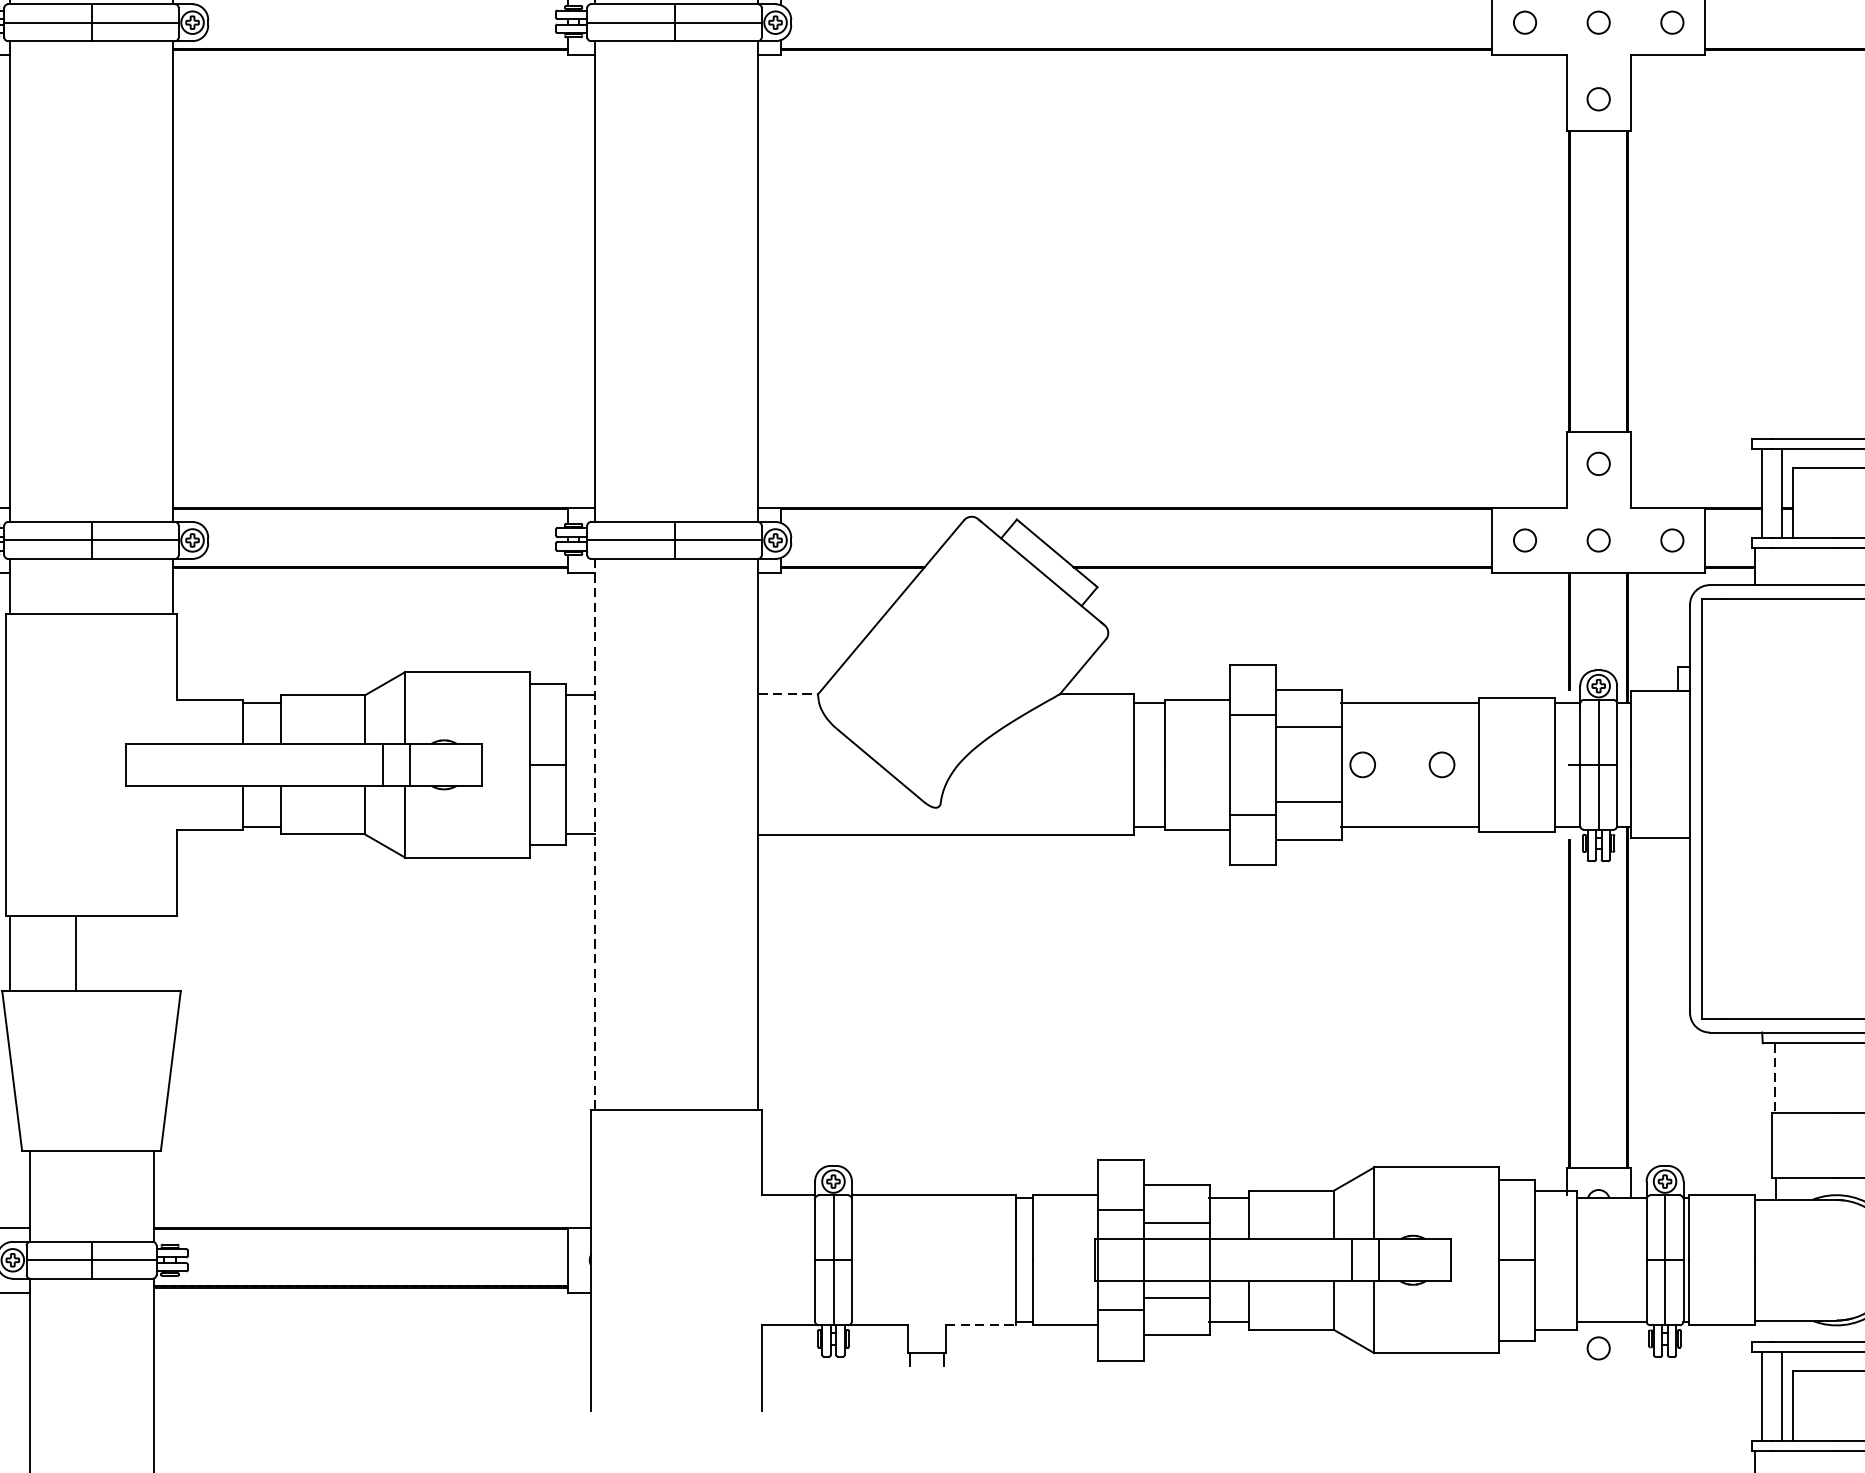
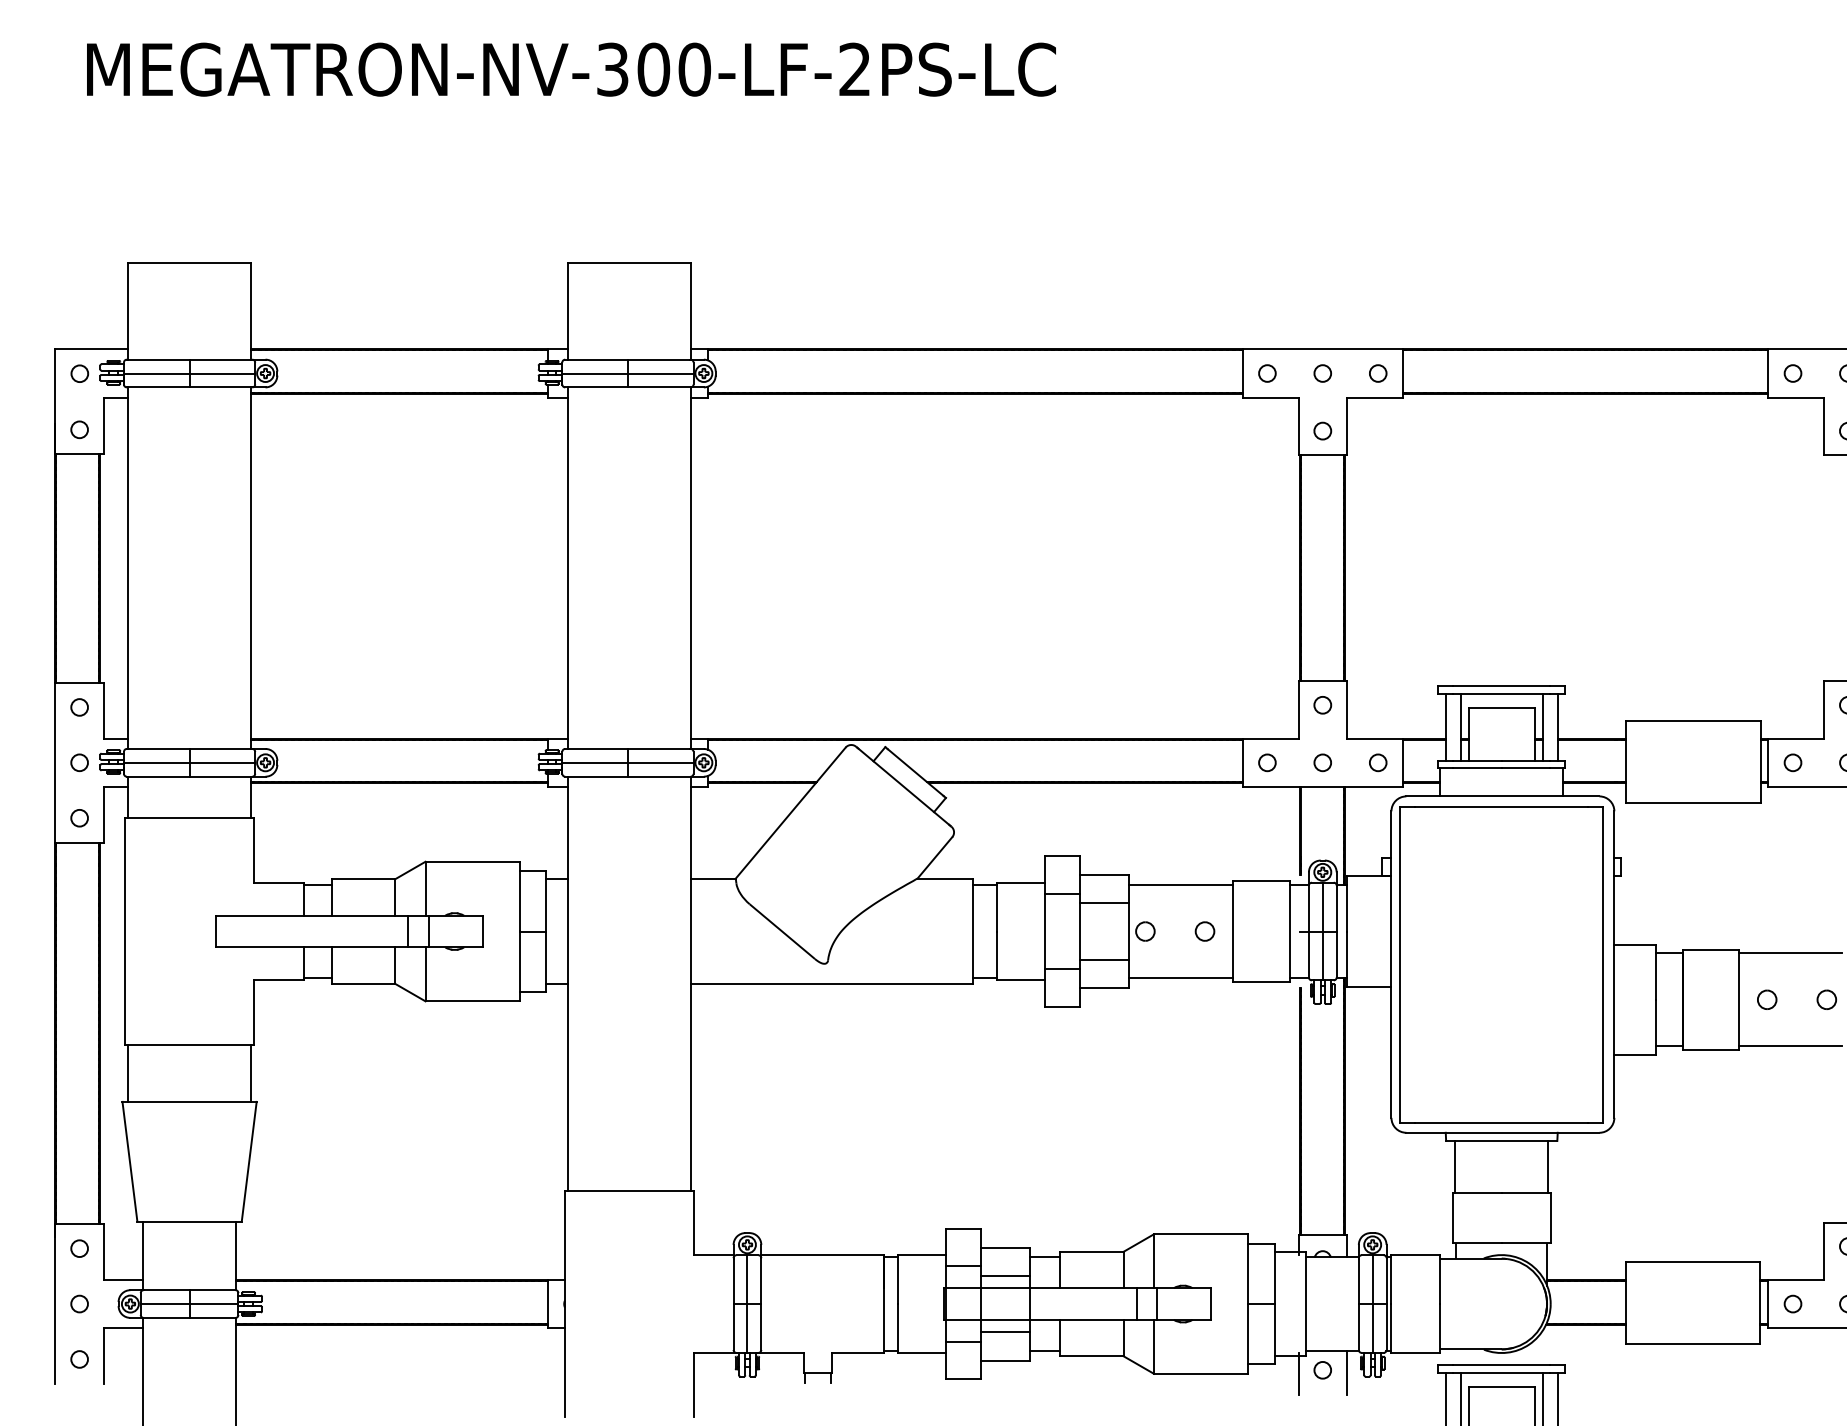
line: (788, 694) -> (713, 878), dashed -> solid
line: (594, 835) -> (567, 984), dashed -> solid
line: (76, 952) -> (251, 1072), moved
line: (1775, 1078) -> (1455, 1167), dashed -> solid
line: (981, 1326) -> (858, 1353), dashed -> solid
line: (1631, 1351) -> (1347, 1372), added
line: (1566, 1353) -> (1298, 1374), added

